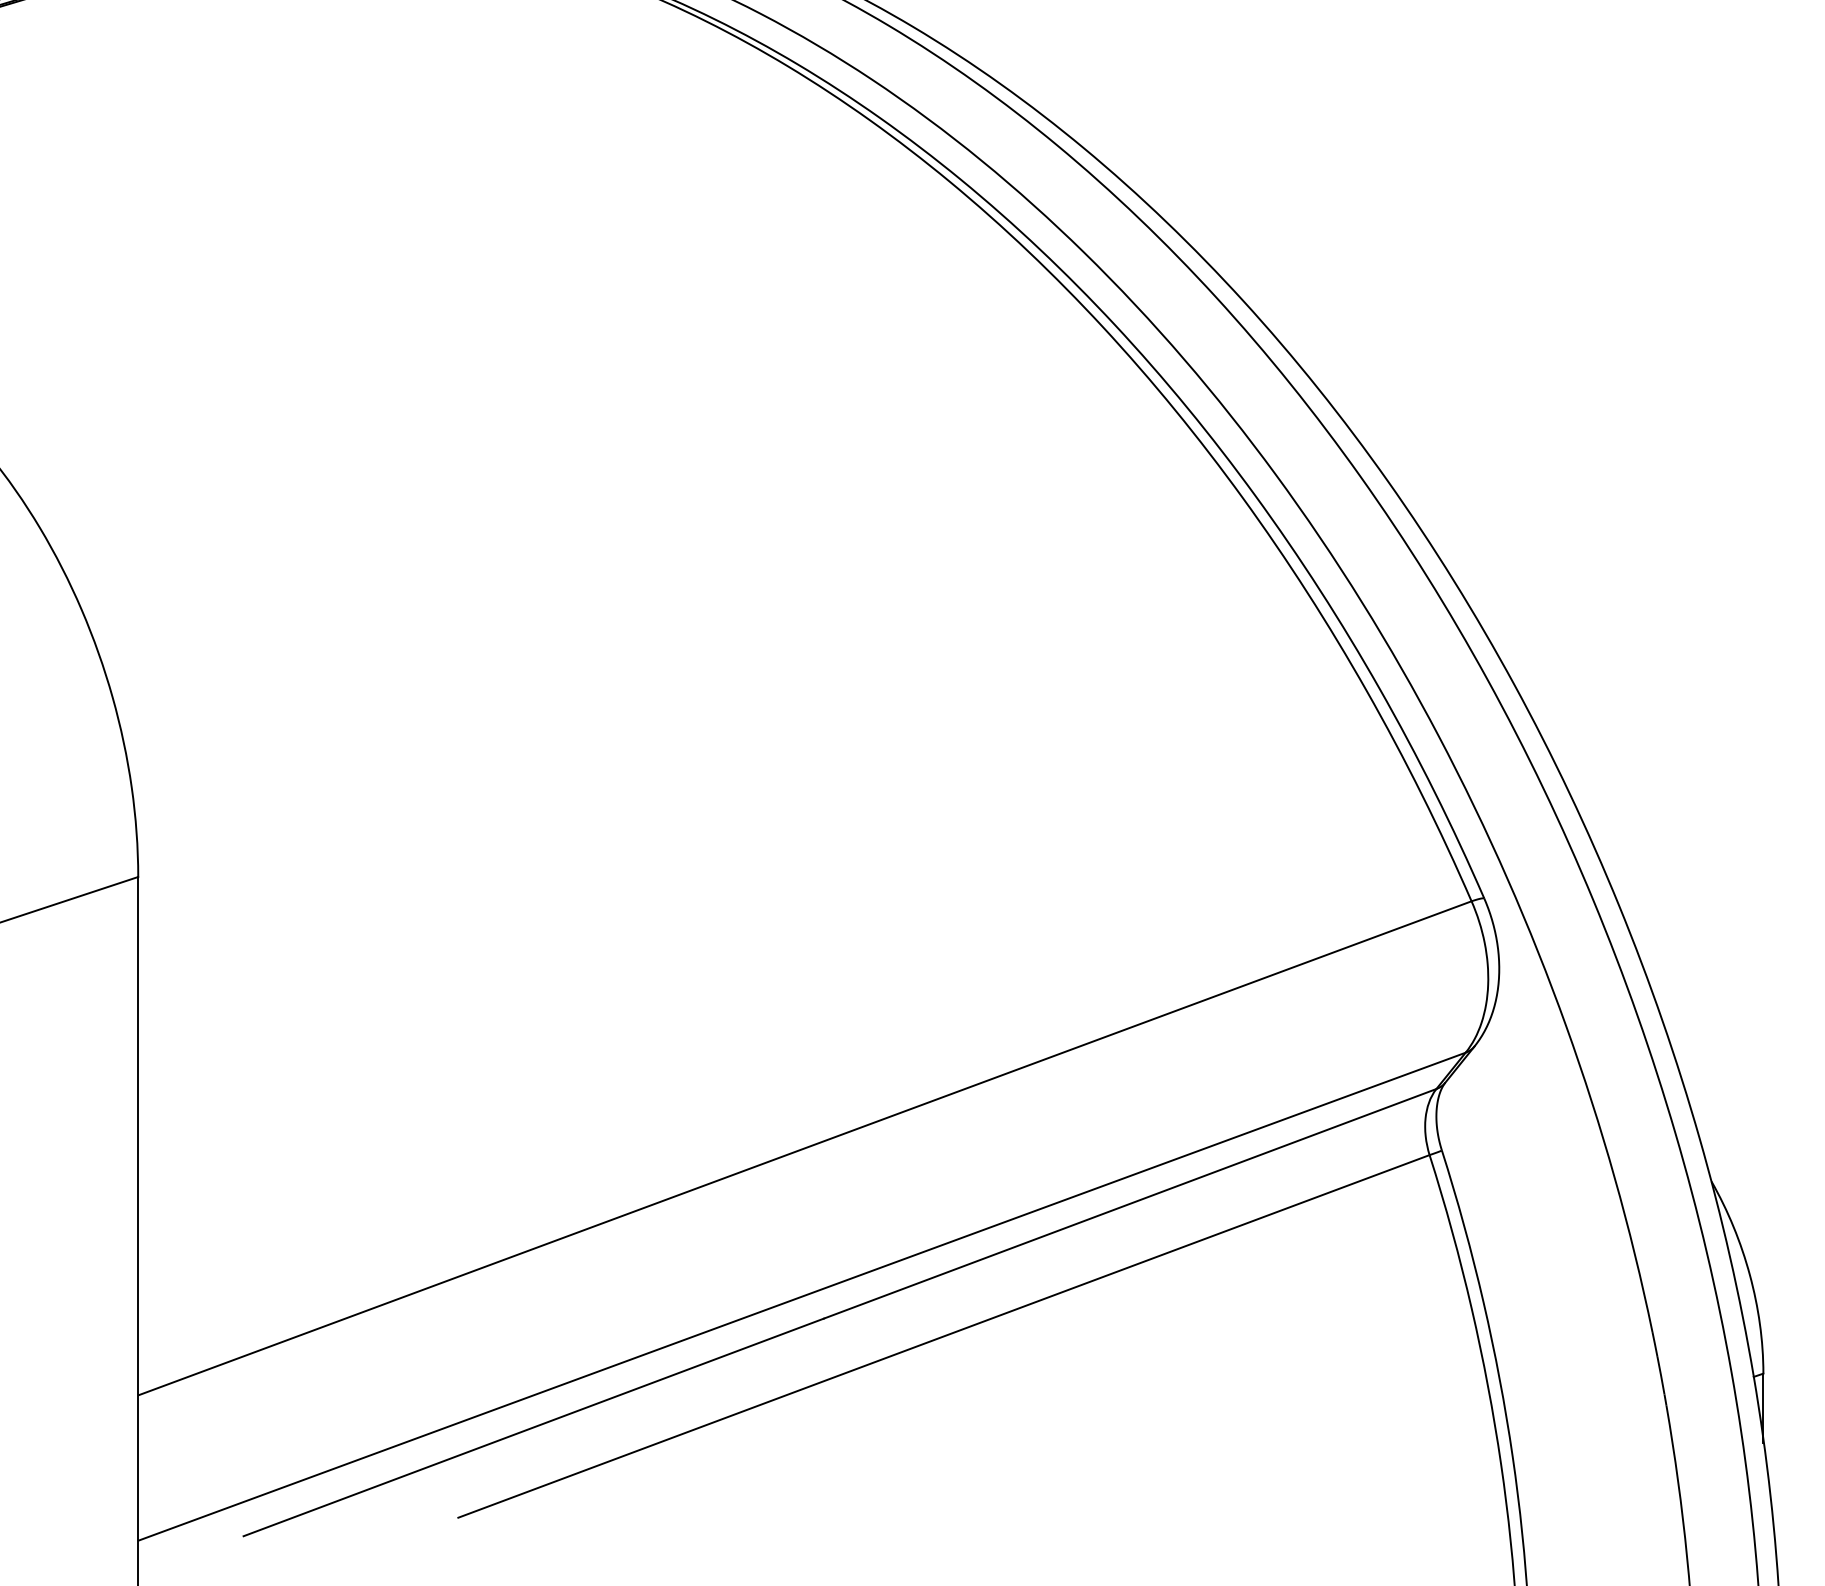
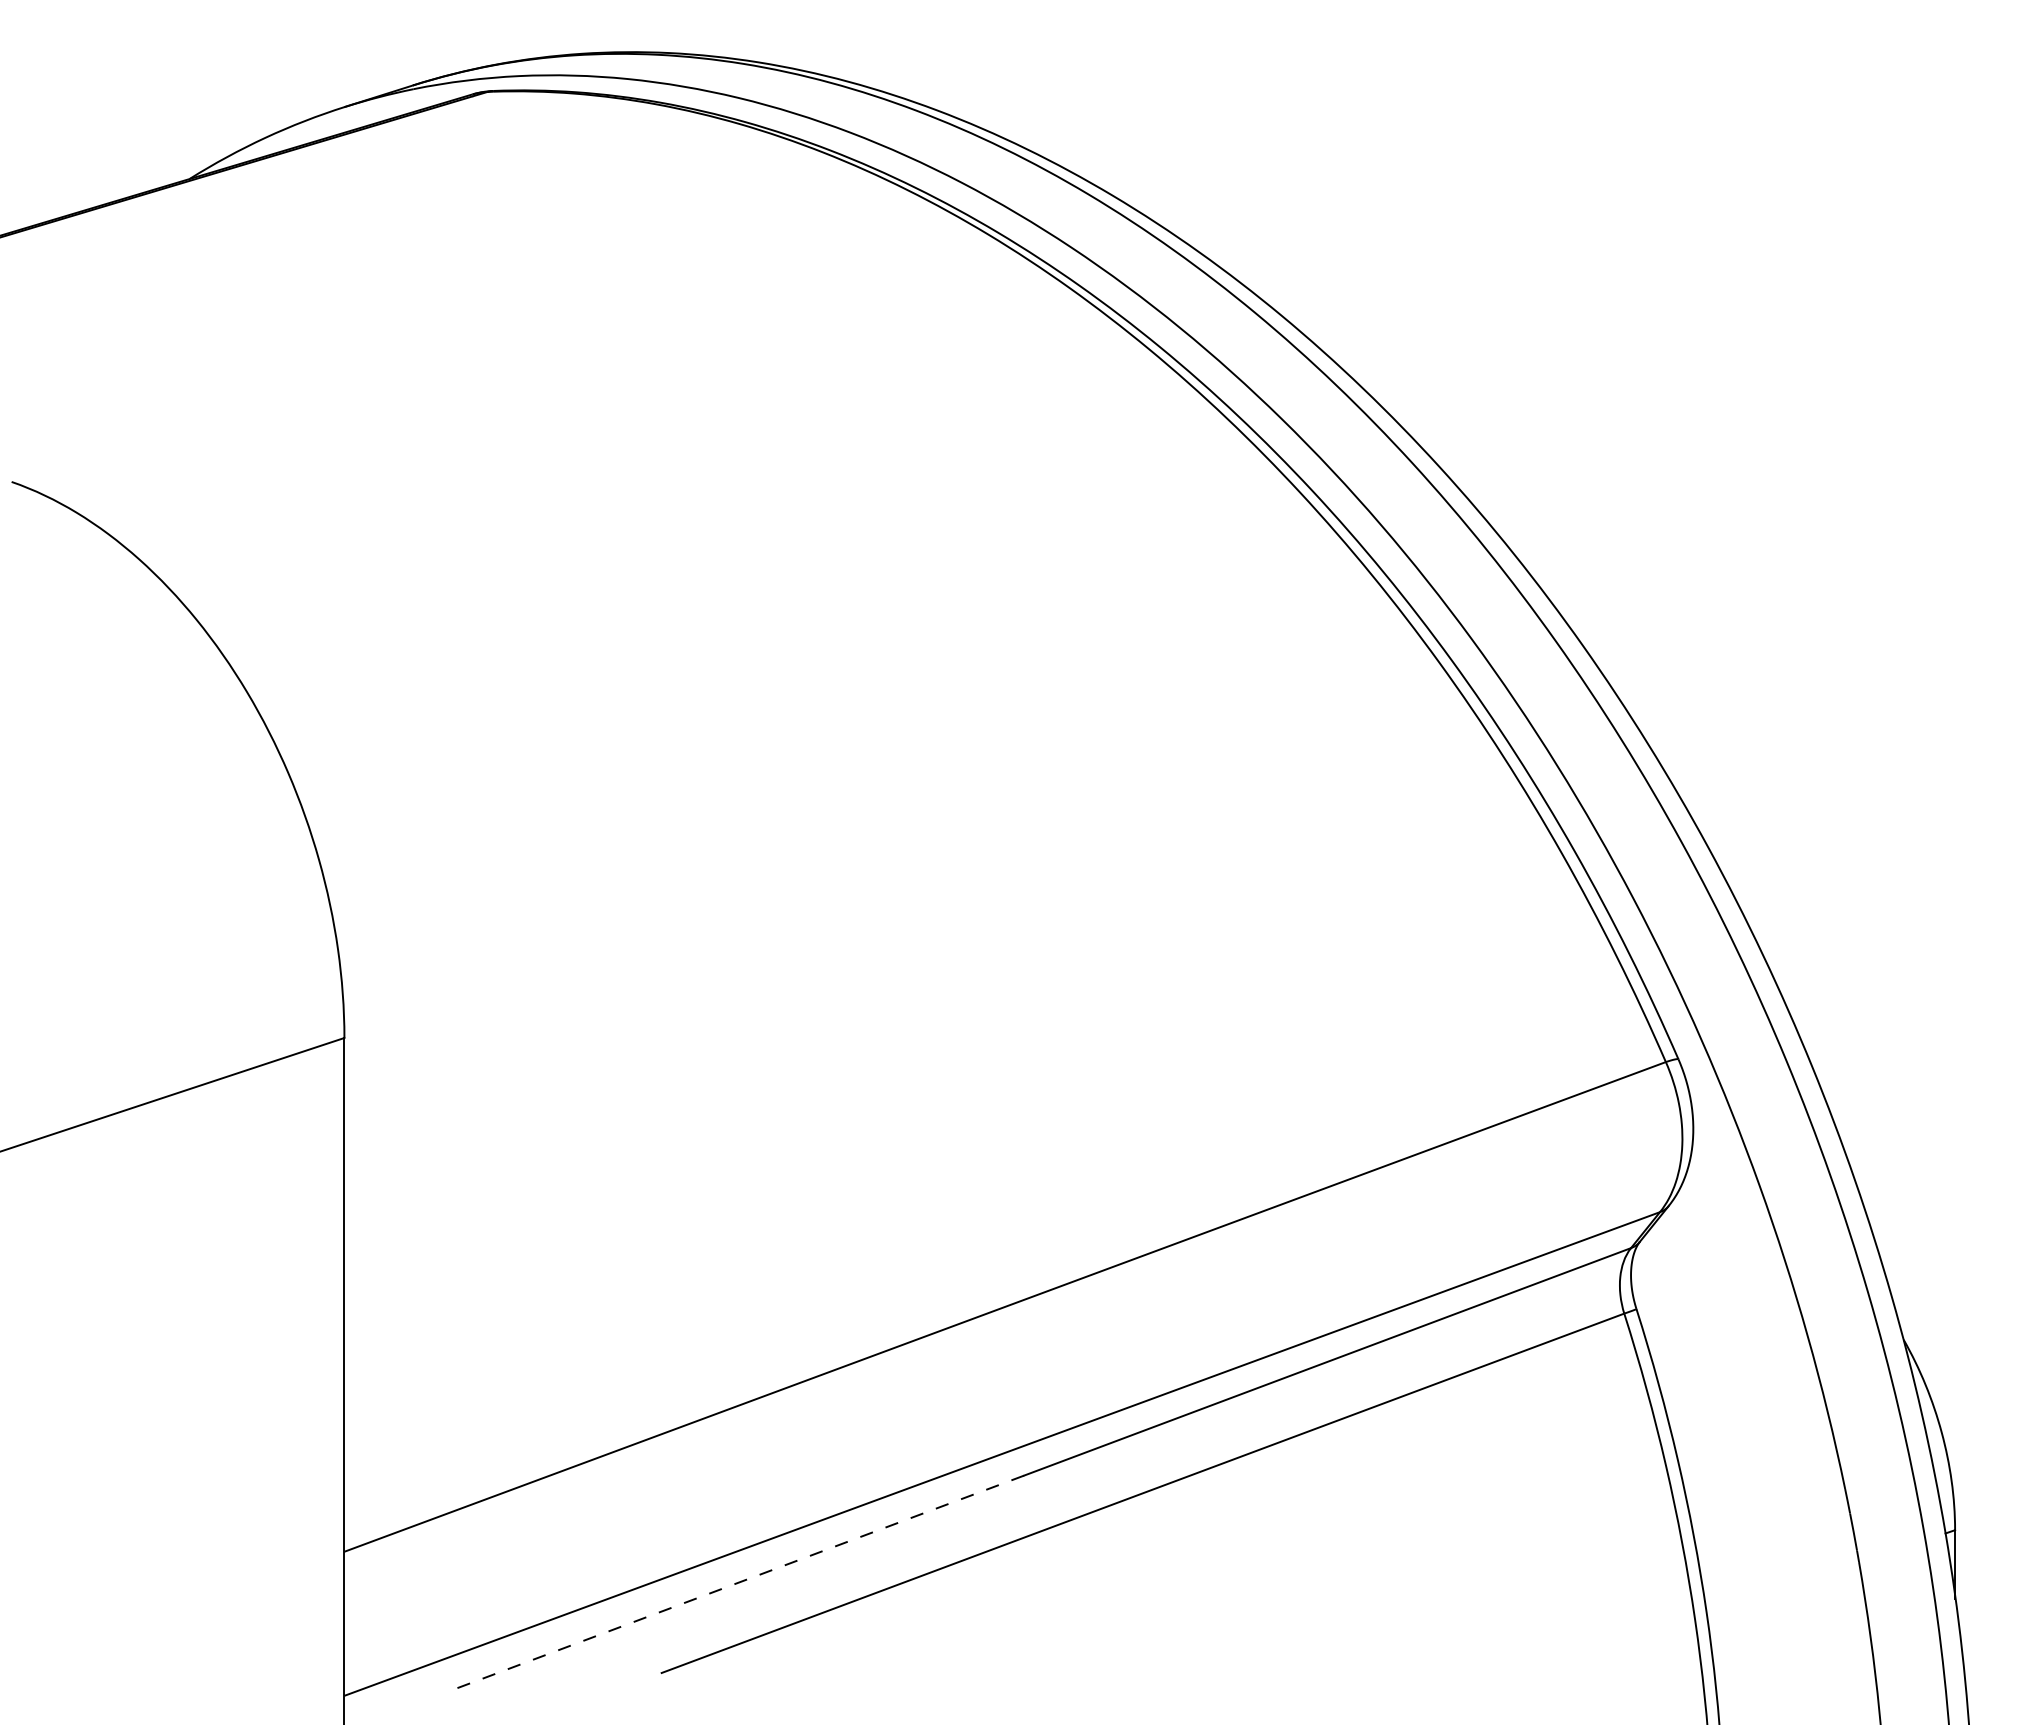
line: (532, 1427) -> (735, 1583), solid -> dashed

